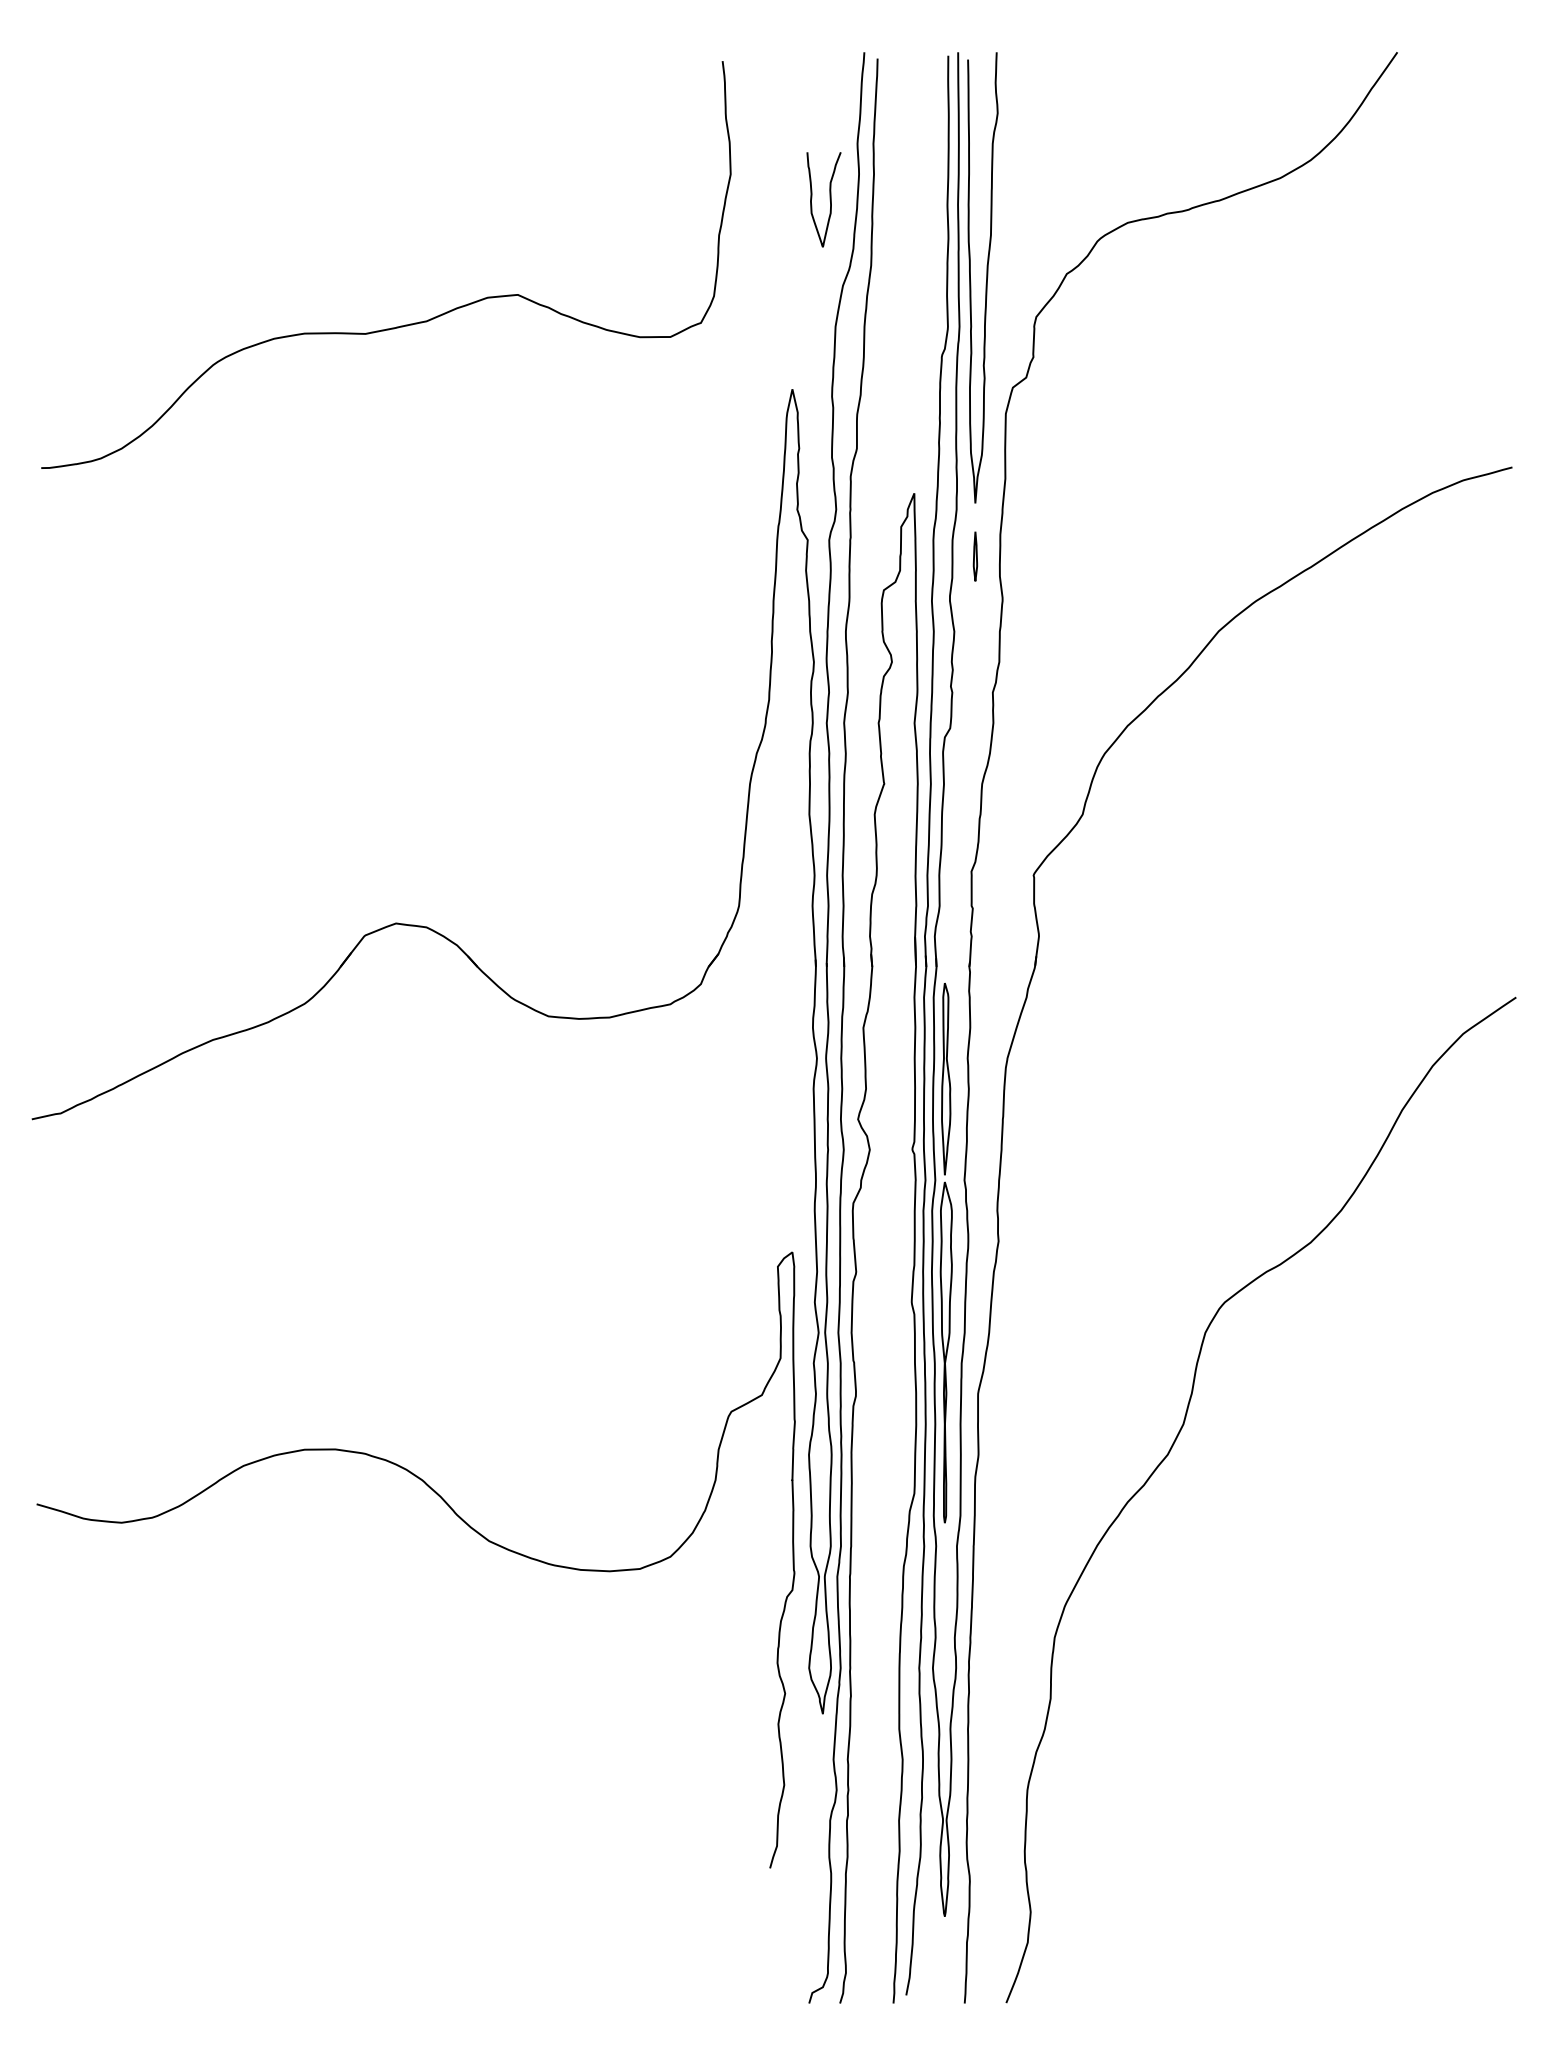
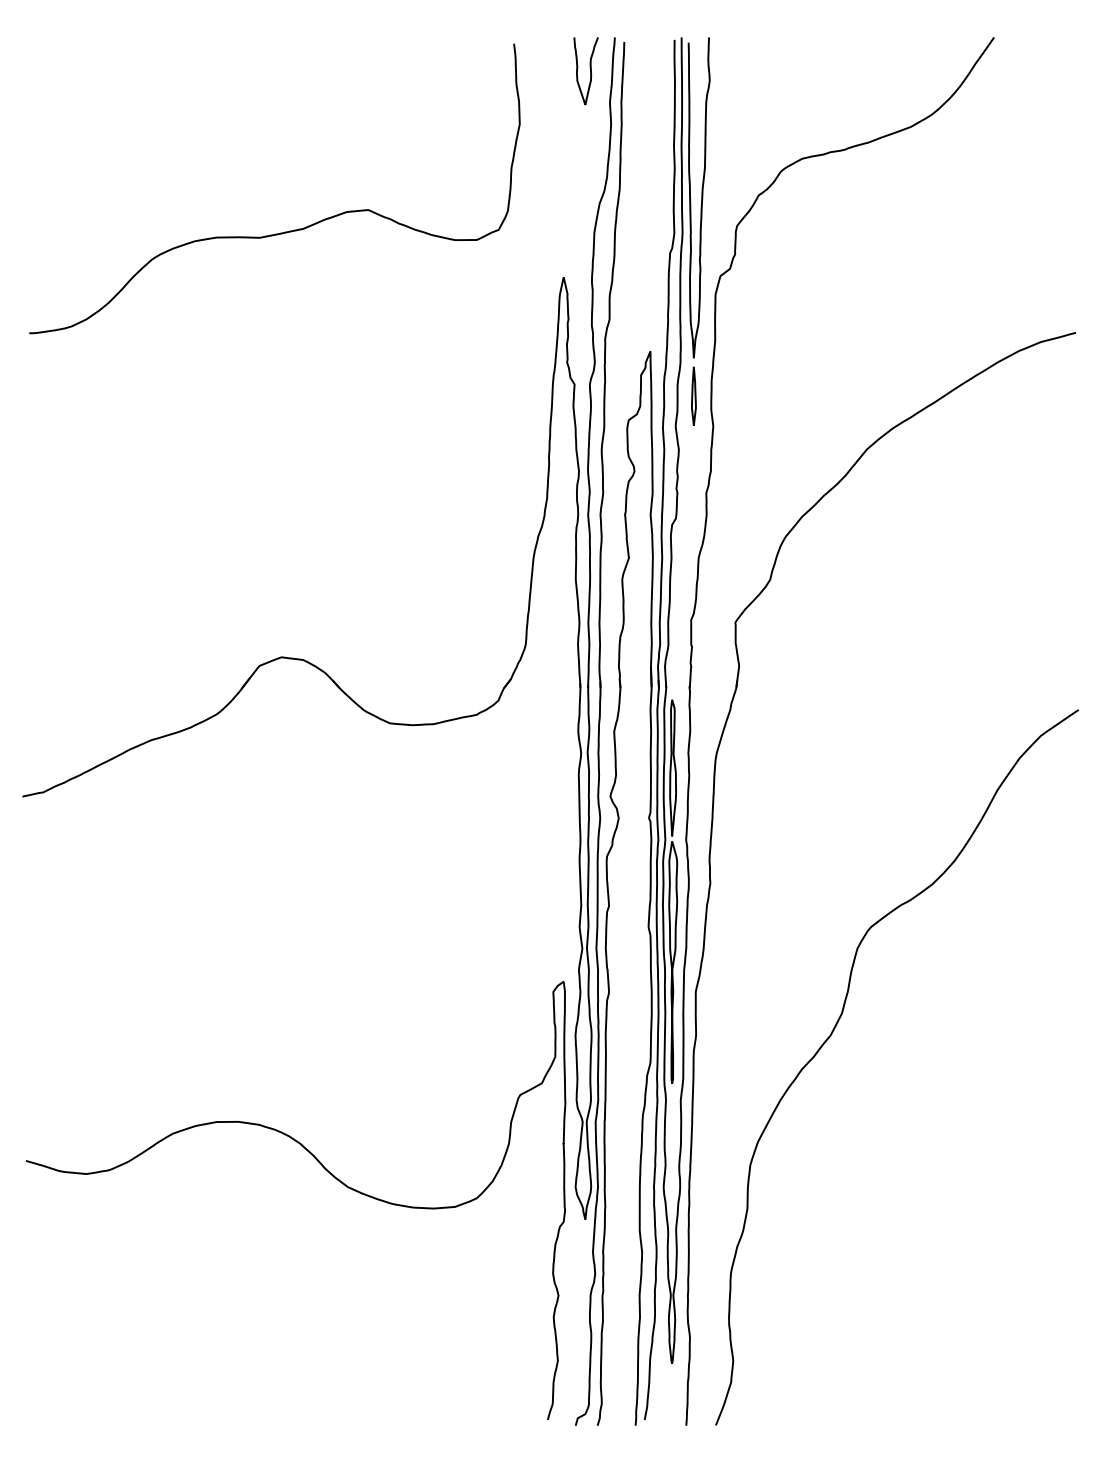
curve: (829, 199) -> (590, 71), moved
part: (975, 556) -> (693, 396), size x1.67
curve: (457, 1516) -> (325, 1169), moved

